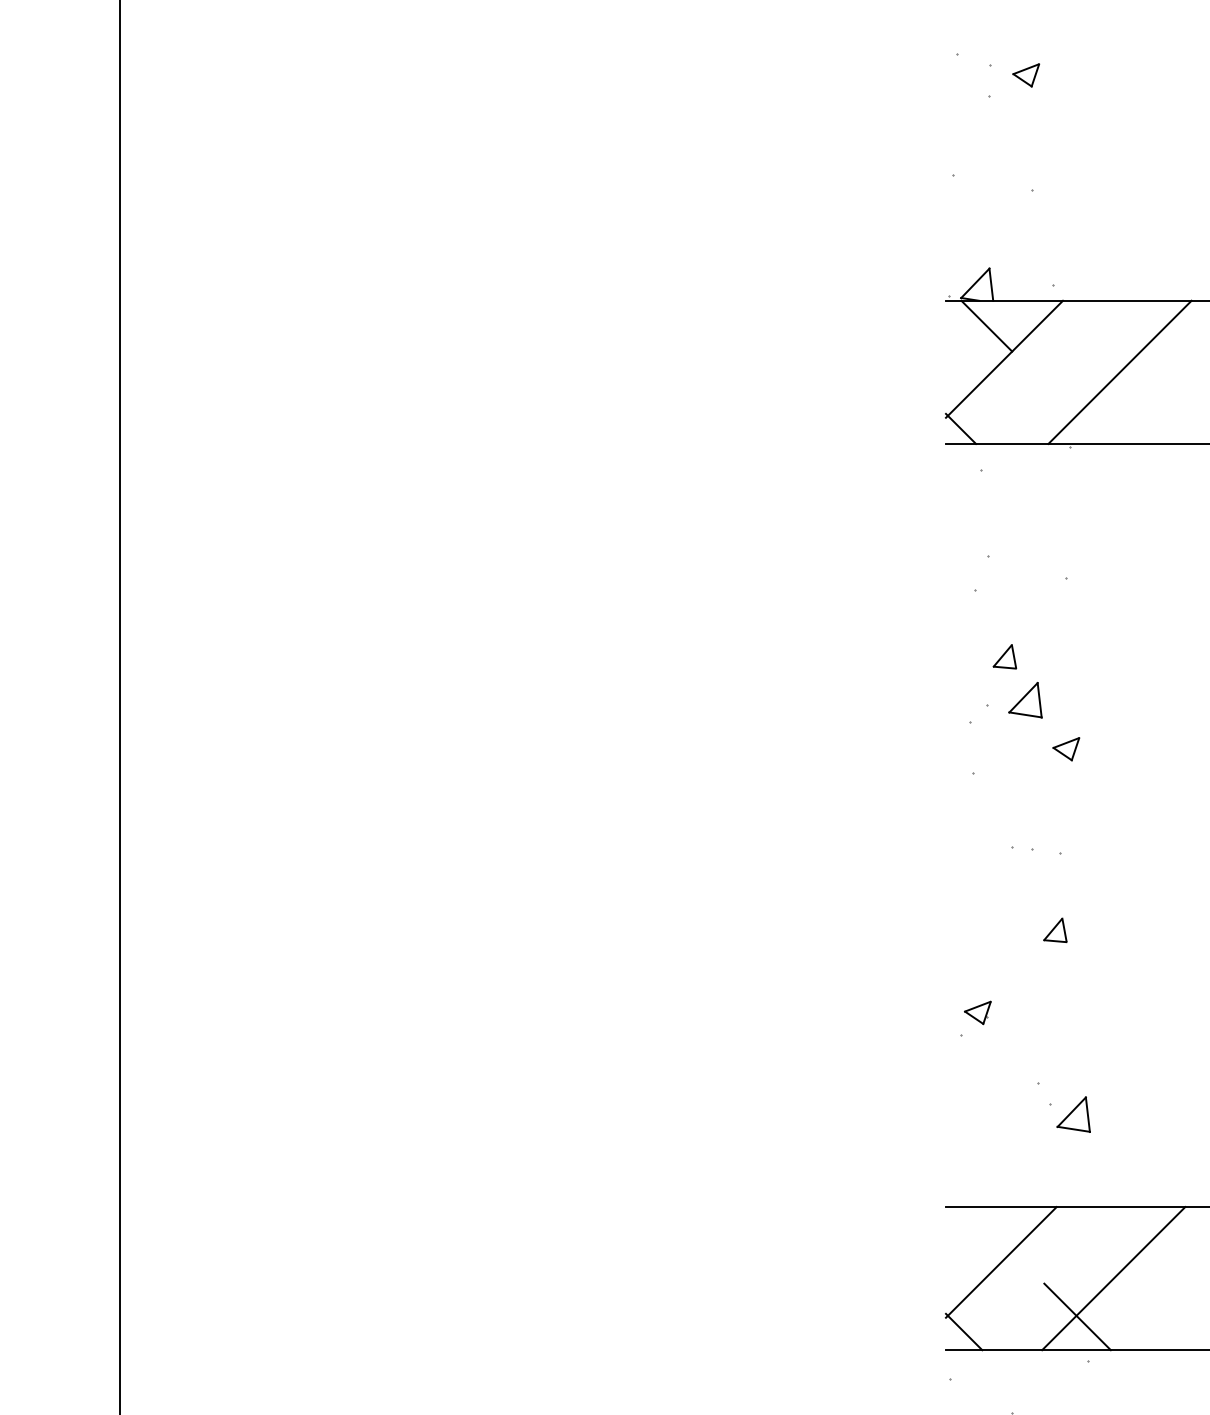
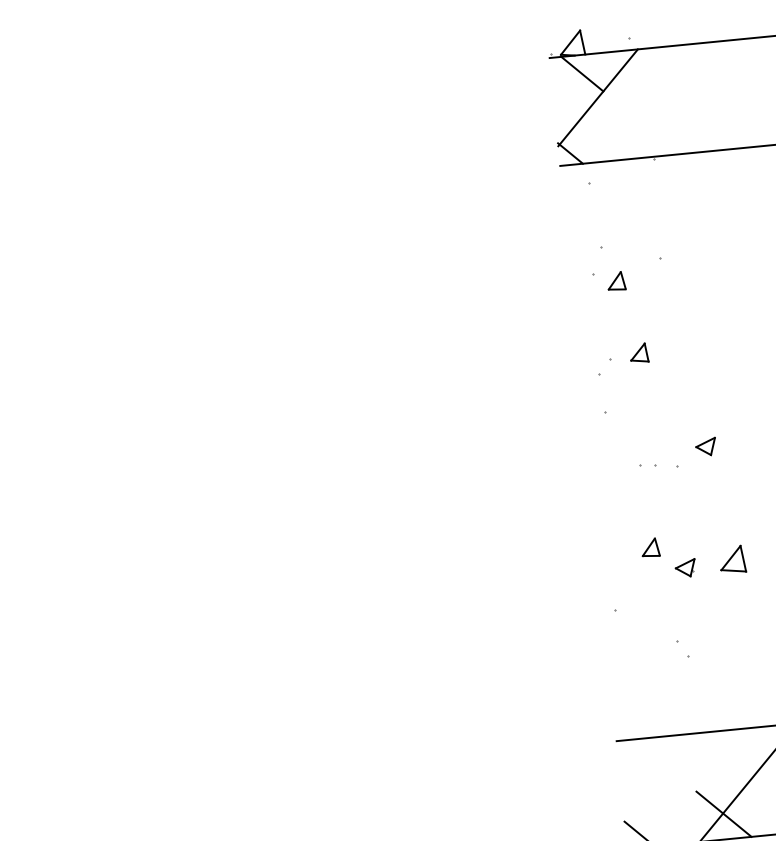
line: (1119, 371) -> (685, 98), removed
part: (1004, 656) -> (616, 281), moved
part: (1025, 700) -> (639, 353), size x0.7
part: (1066, 749) -> (706, 447), moved
part: (1055, 930) -> (650, 547), moved
part: (977, 1012) -> (685, 568), moved
part: (1073, 1114) -> (732, 559), moved
line: (1000, 1262) -> (661, 778), removed

